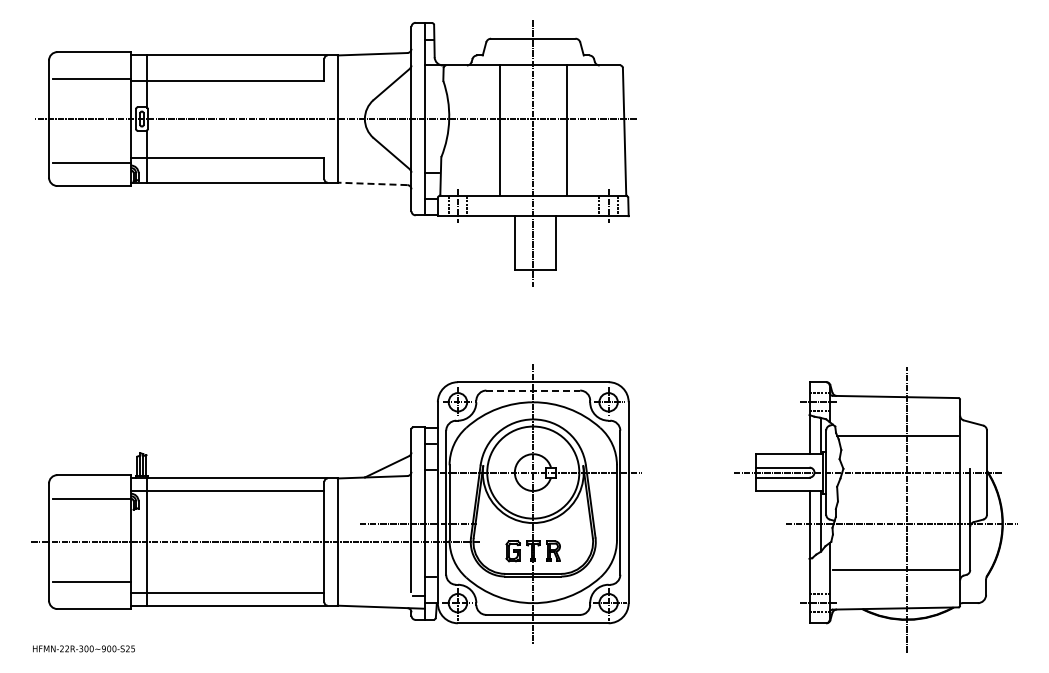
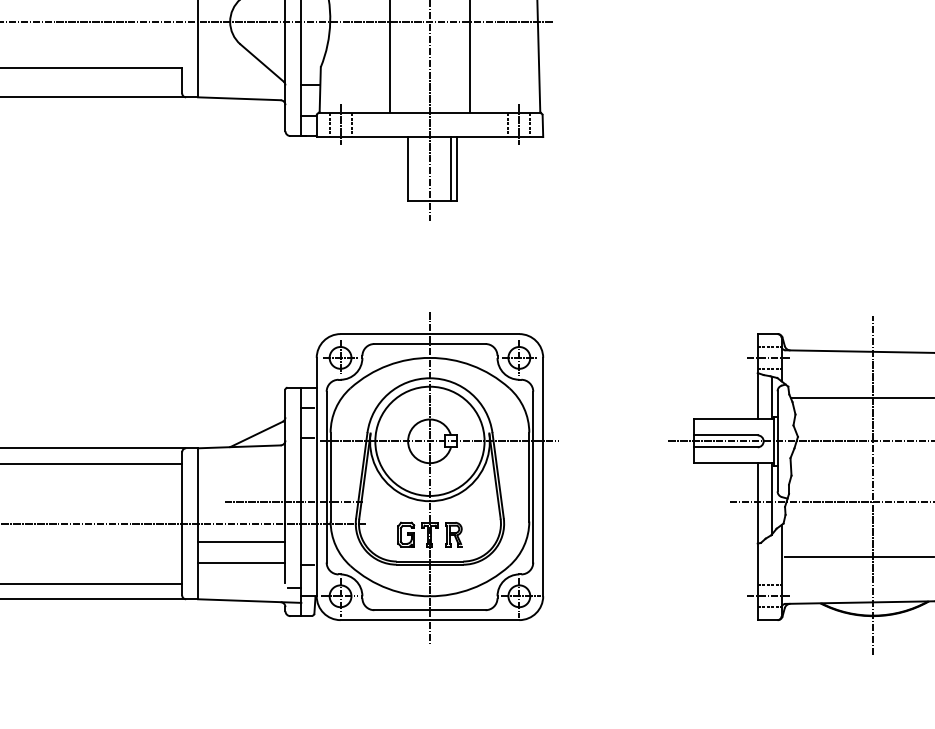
line: (372, 183) -> (239, 98), dashed -> solid
line: (551, 242) -> (451, 168), added
line: (533, 390) -> (430, 343), dashed -> solid
line: (374, 557) -> (241, 542), added
line: (374, 574) -> (241, 562), added

